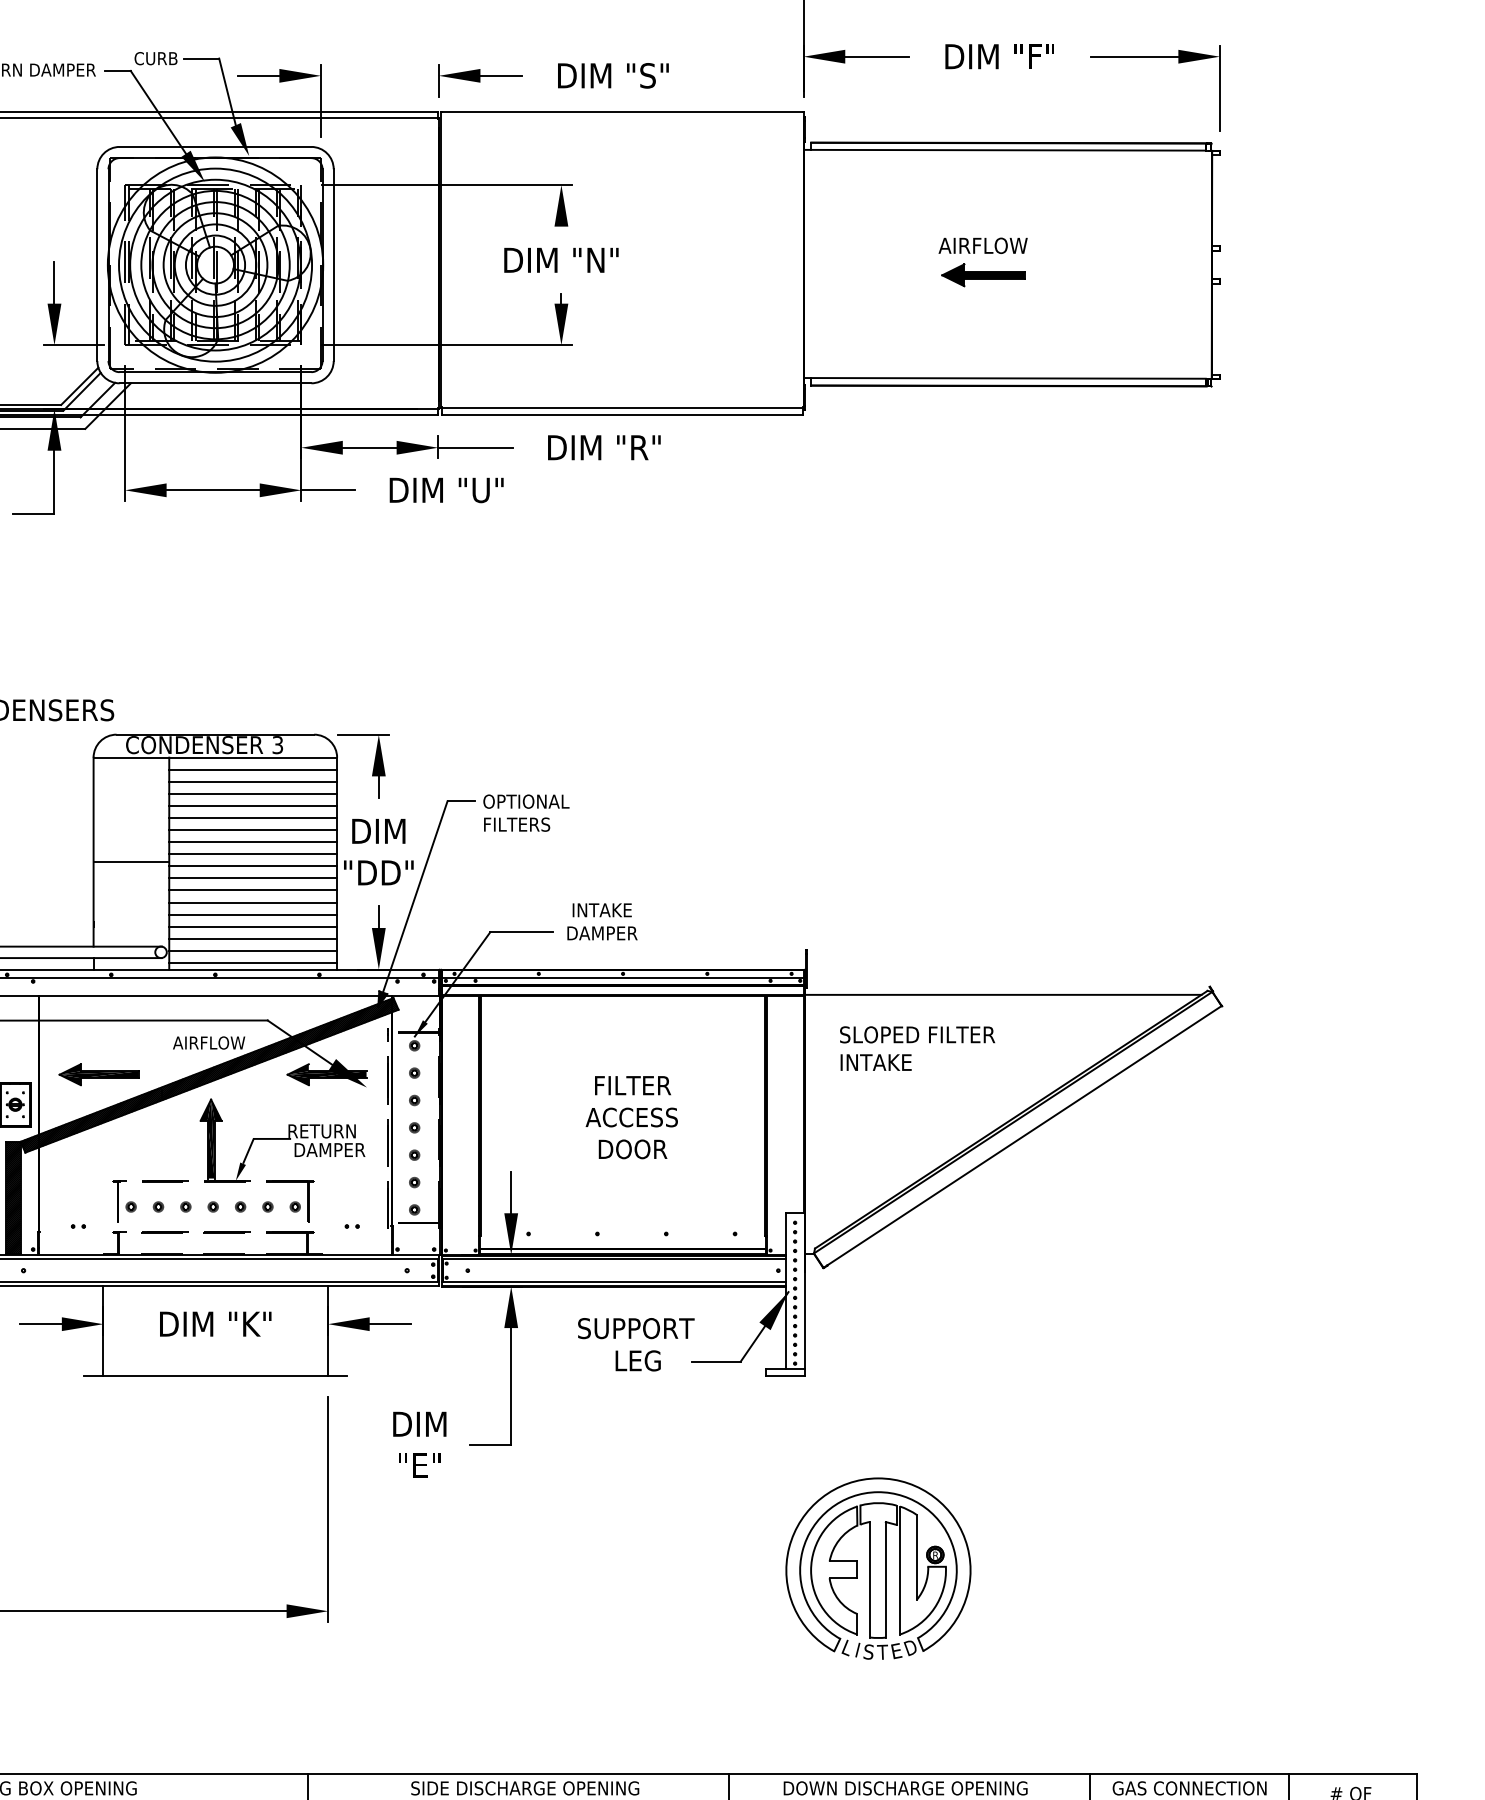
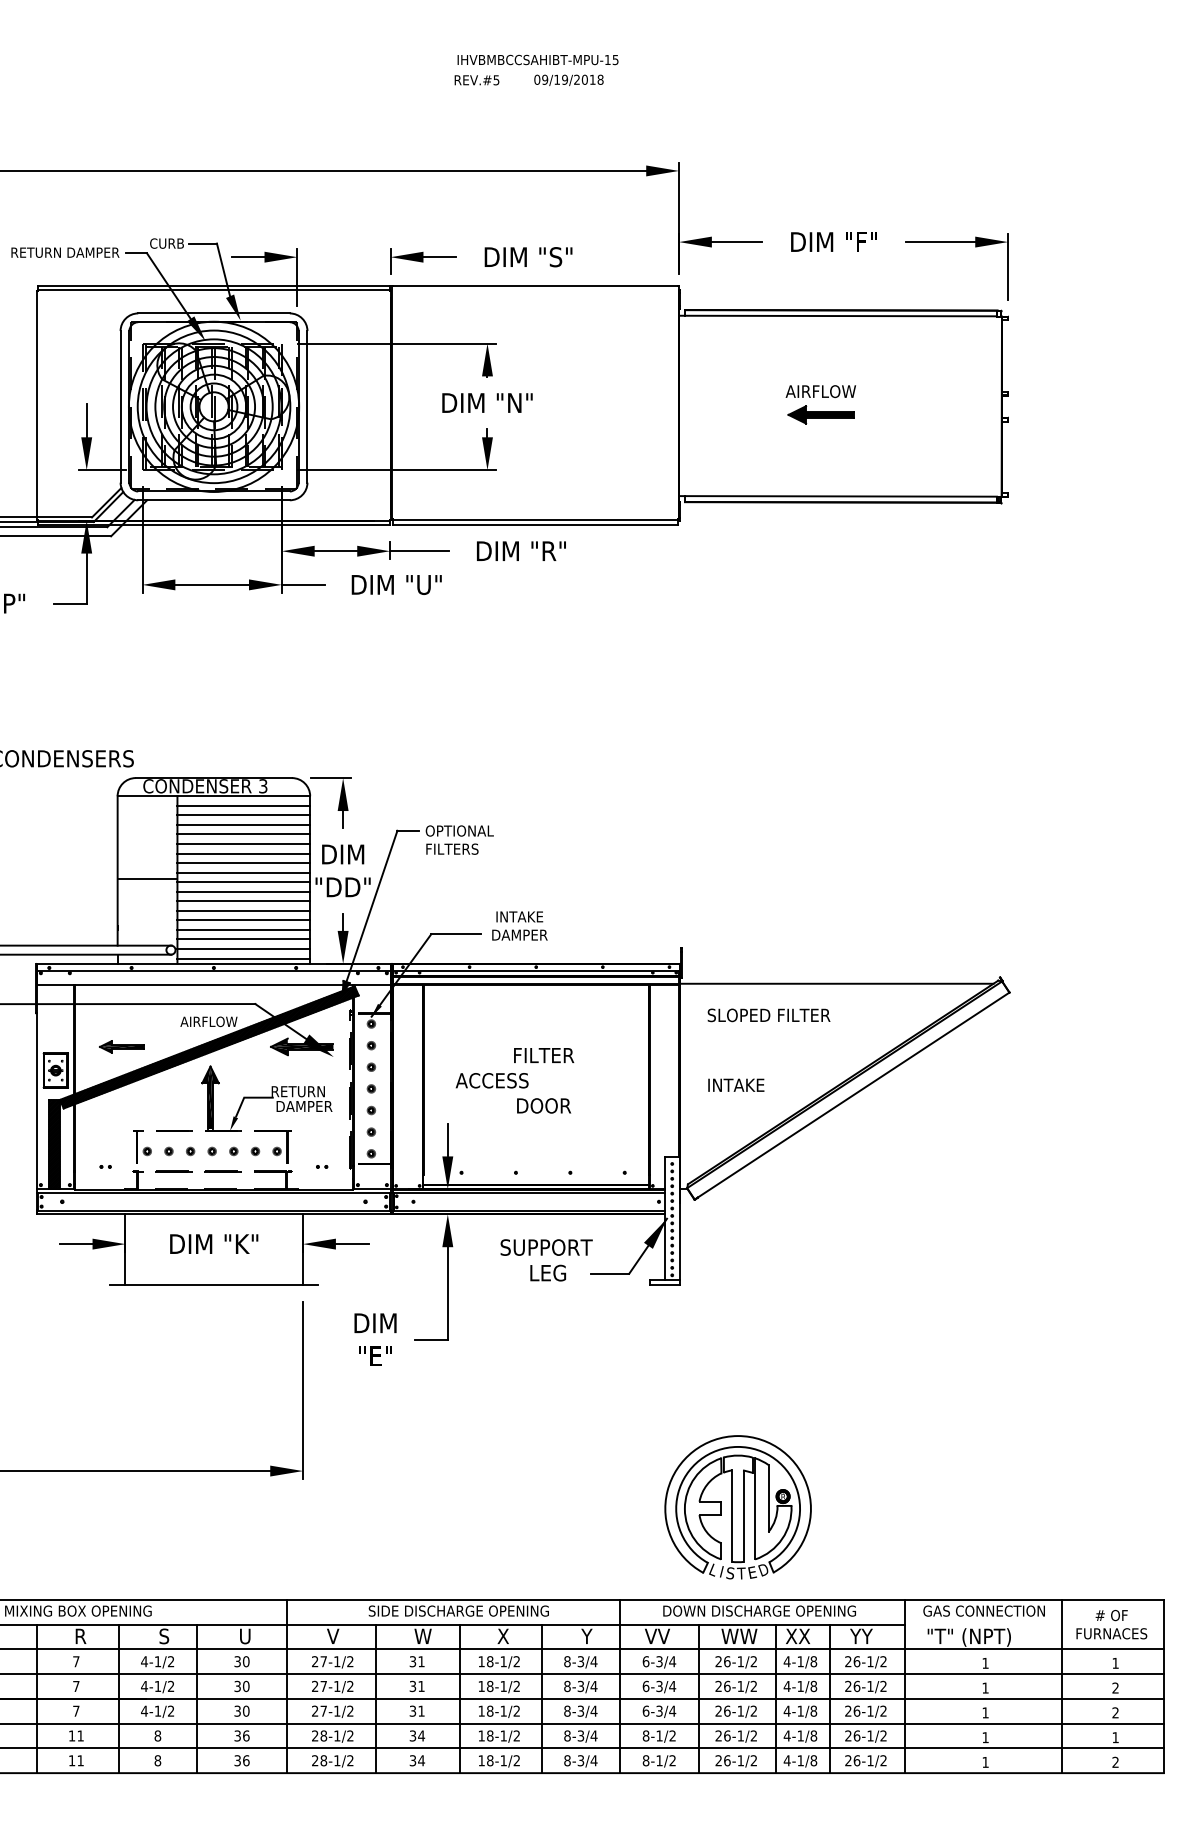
text: (876, 1061) -> (736, 1084), moved
part: (98, 1074) -> (121, 1046), size x0.7
text: (630, 1117) -> (491, 1080), moved
part: (877, 1568) -> (737, 1507), moved

